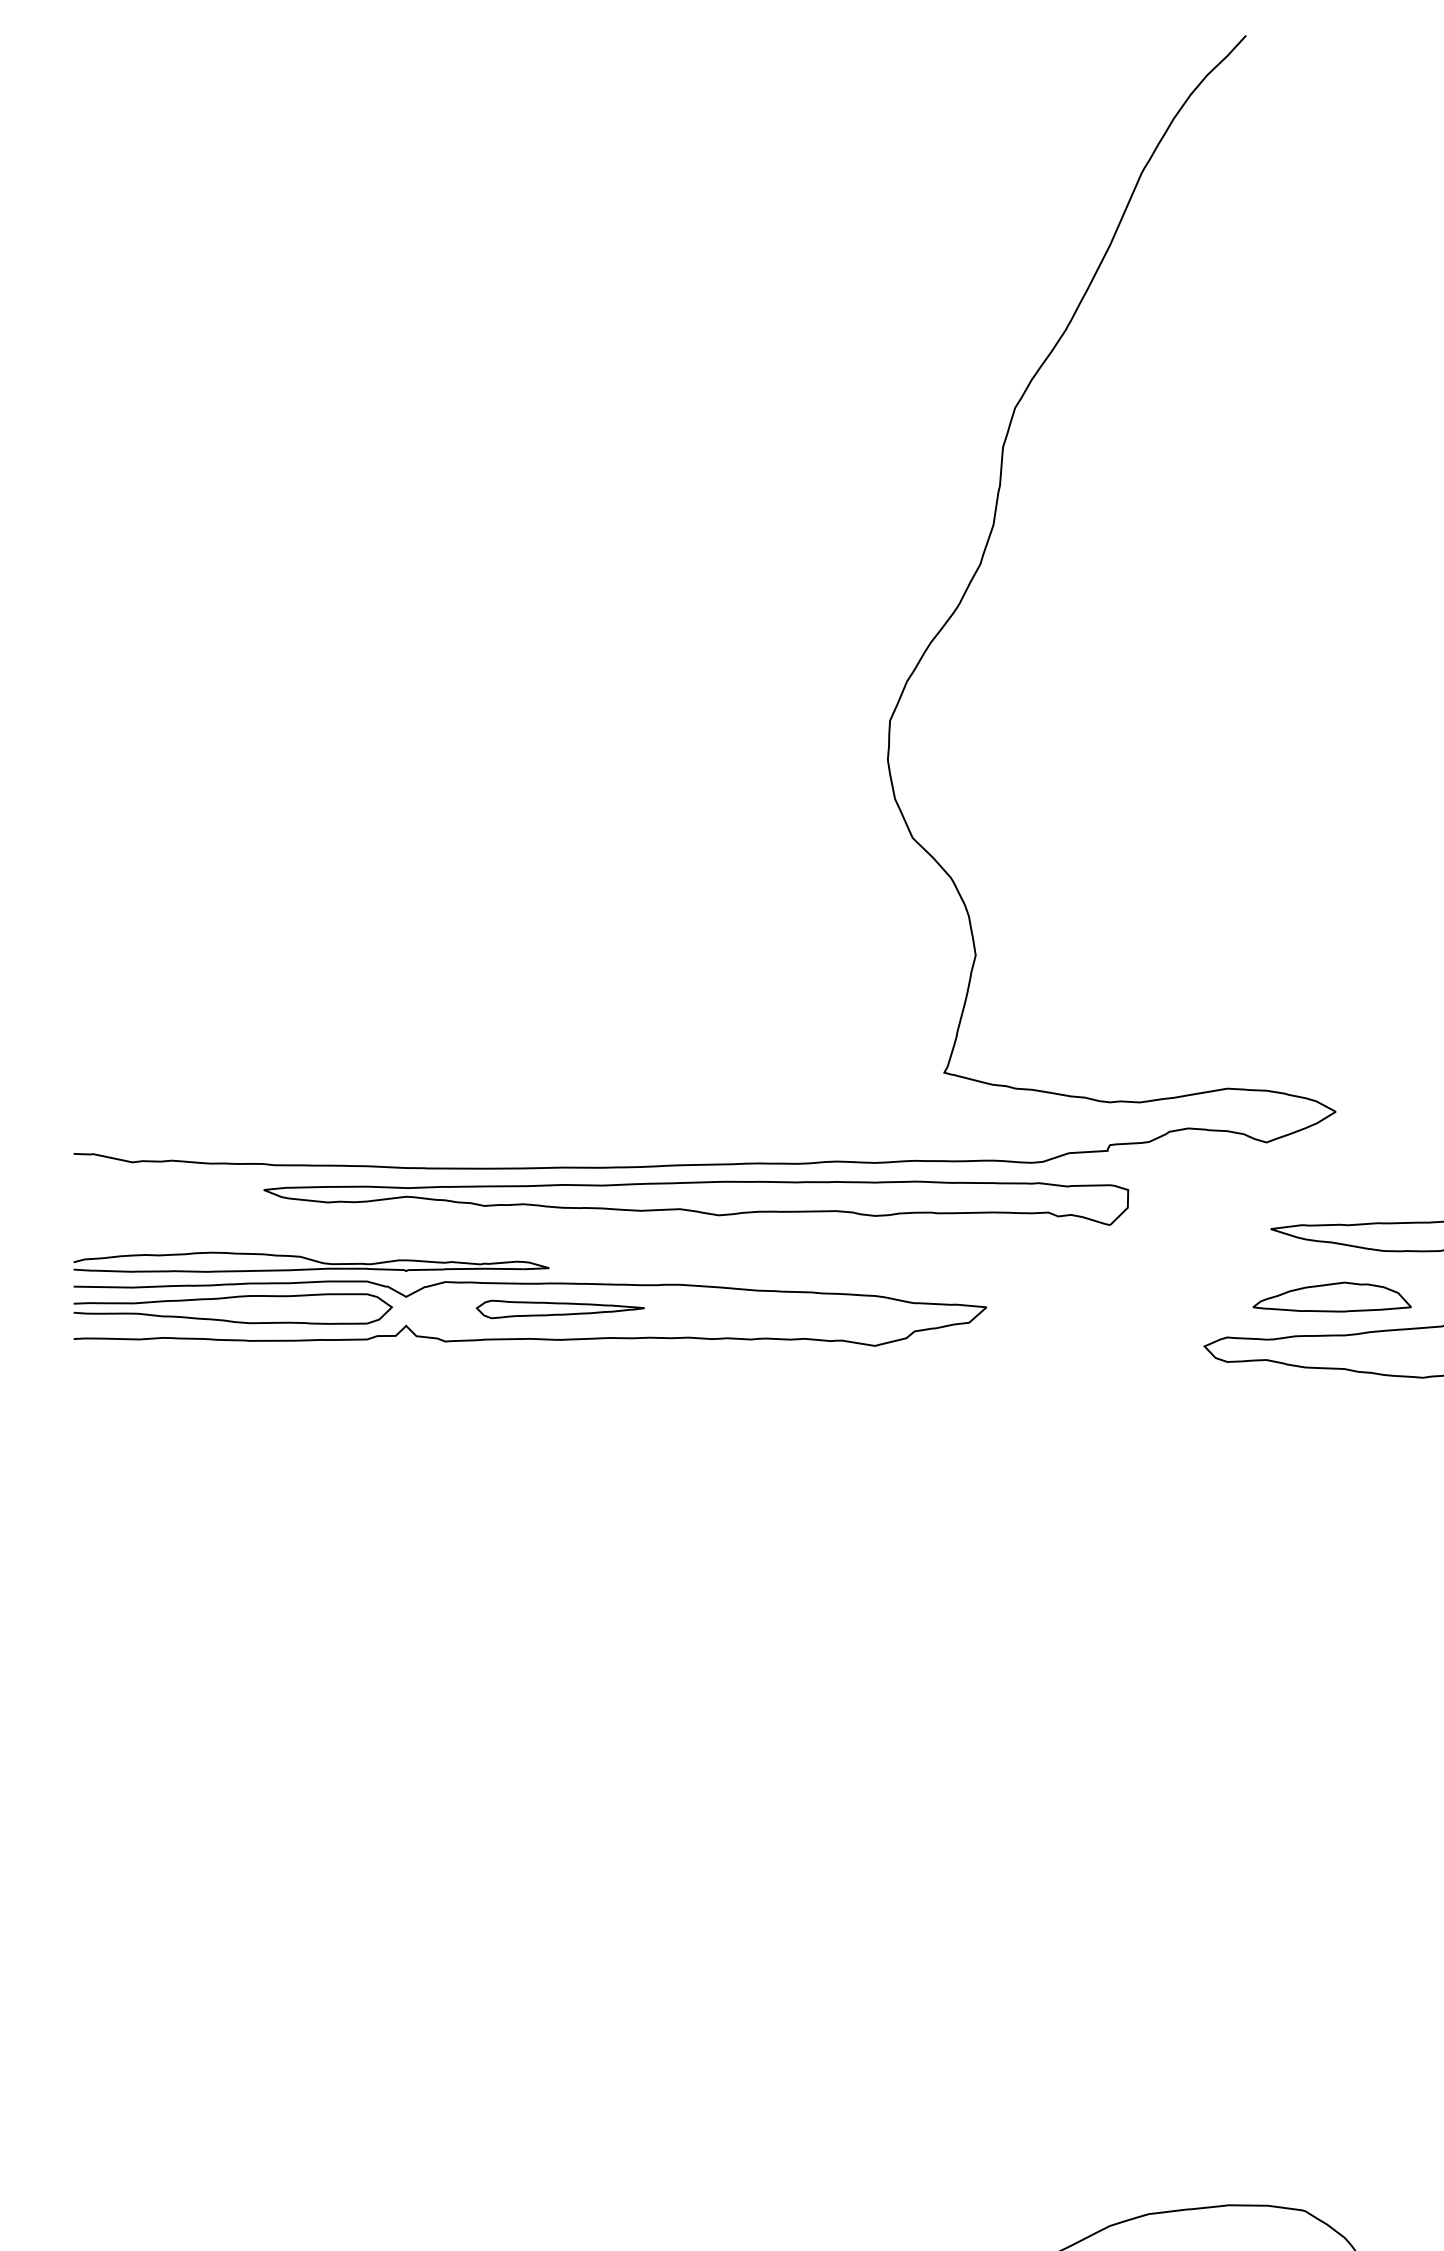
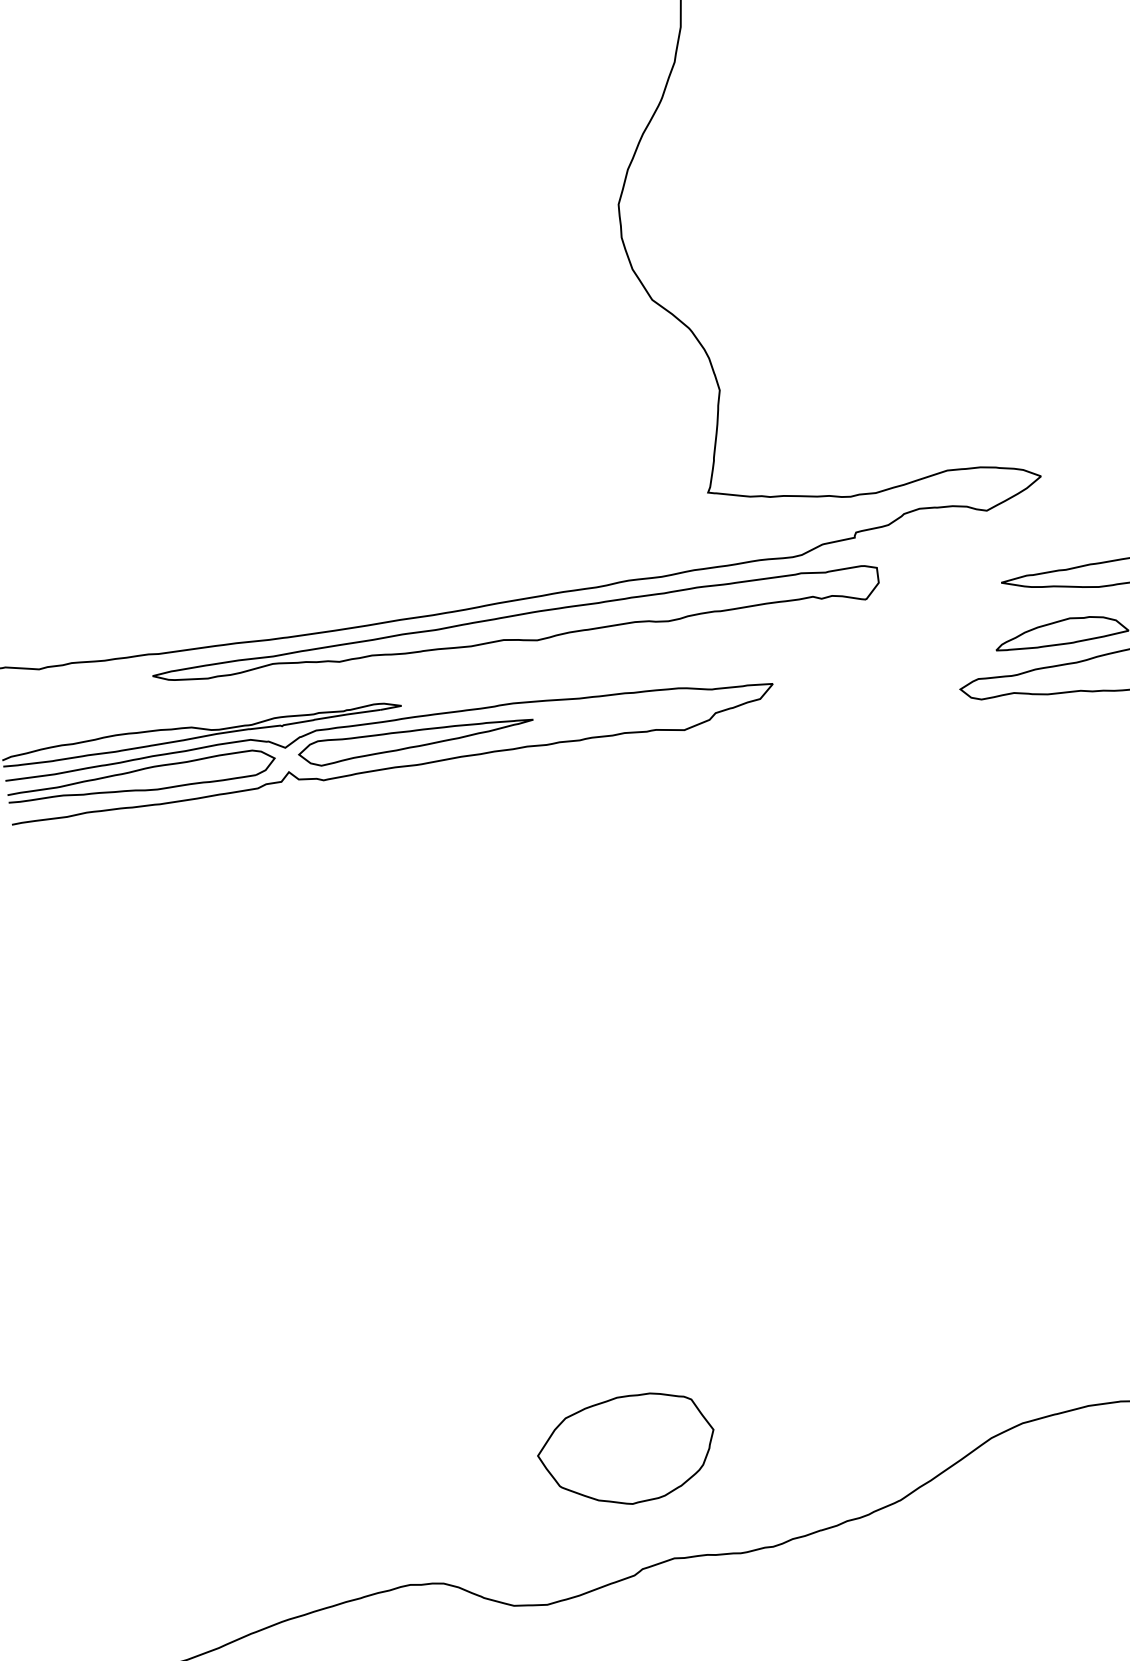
part: (560, 1309) -> (416, 739), size x1.67
part: (681, 2176) -> (626, 1450), added

